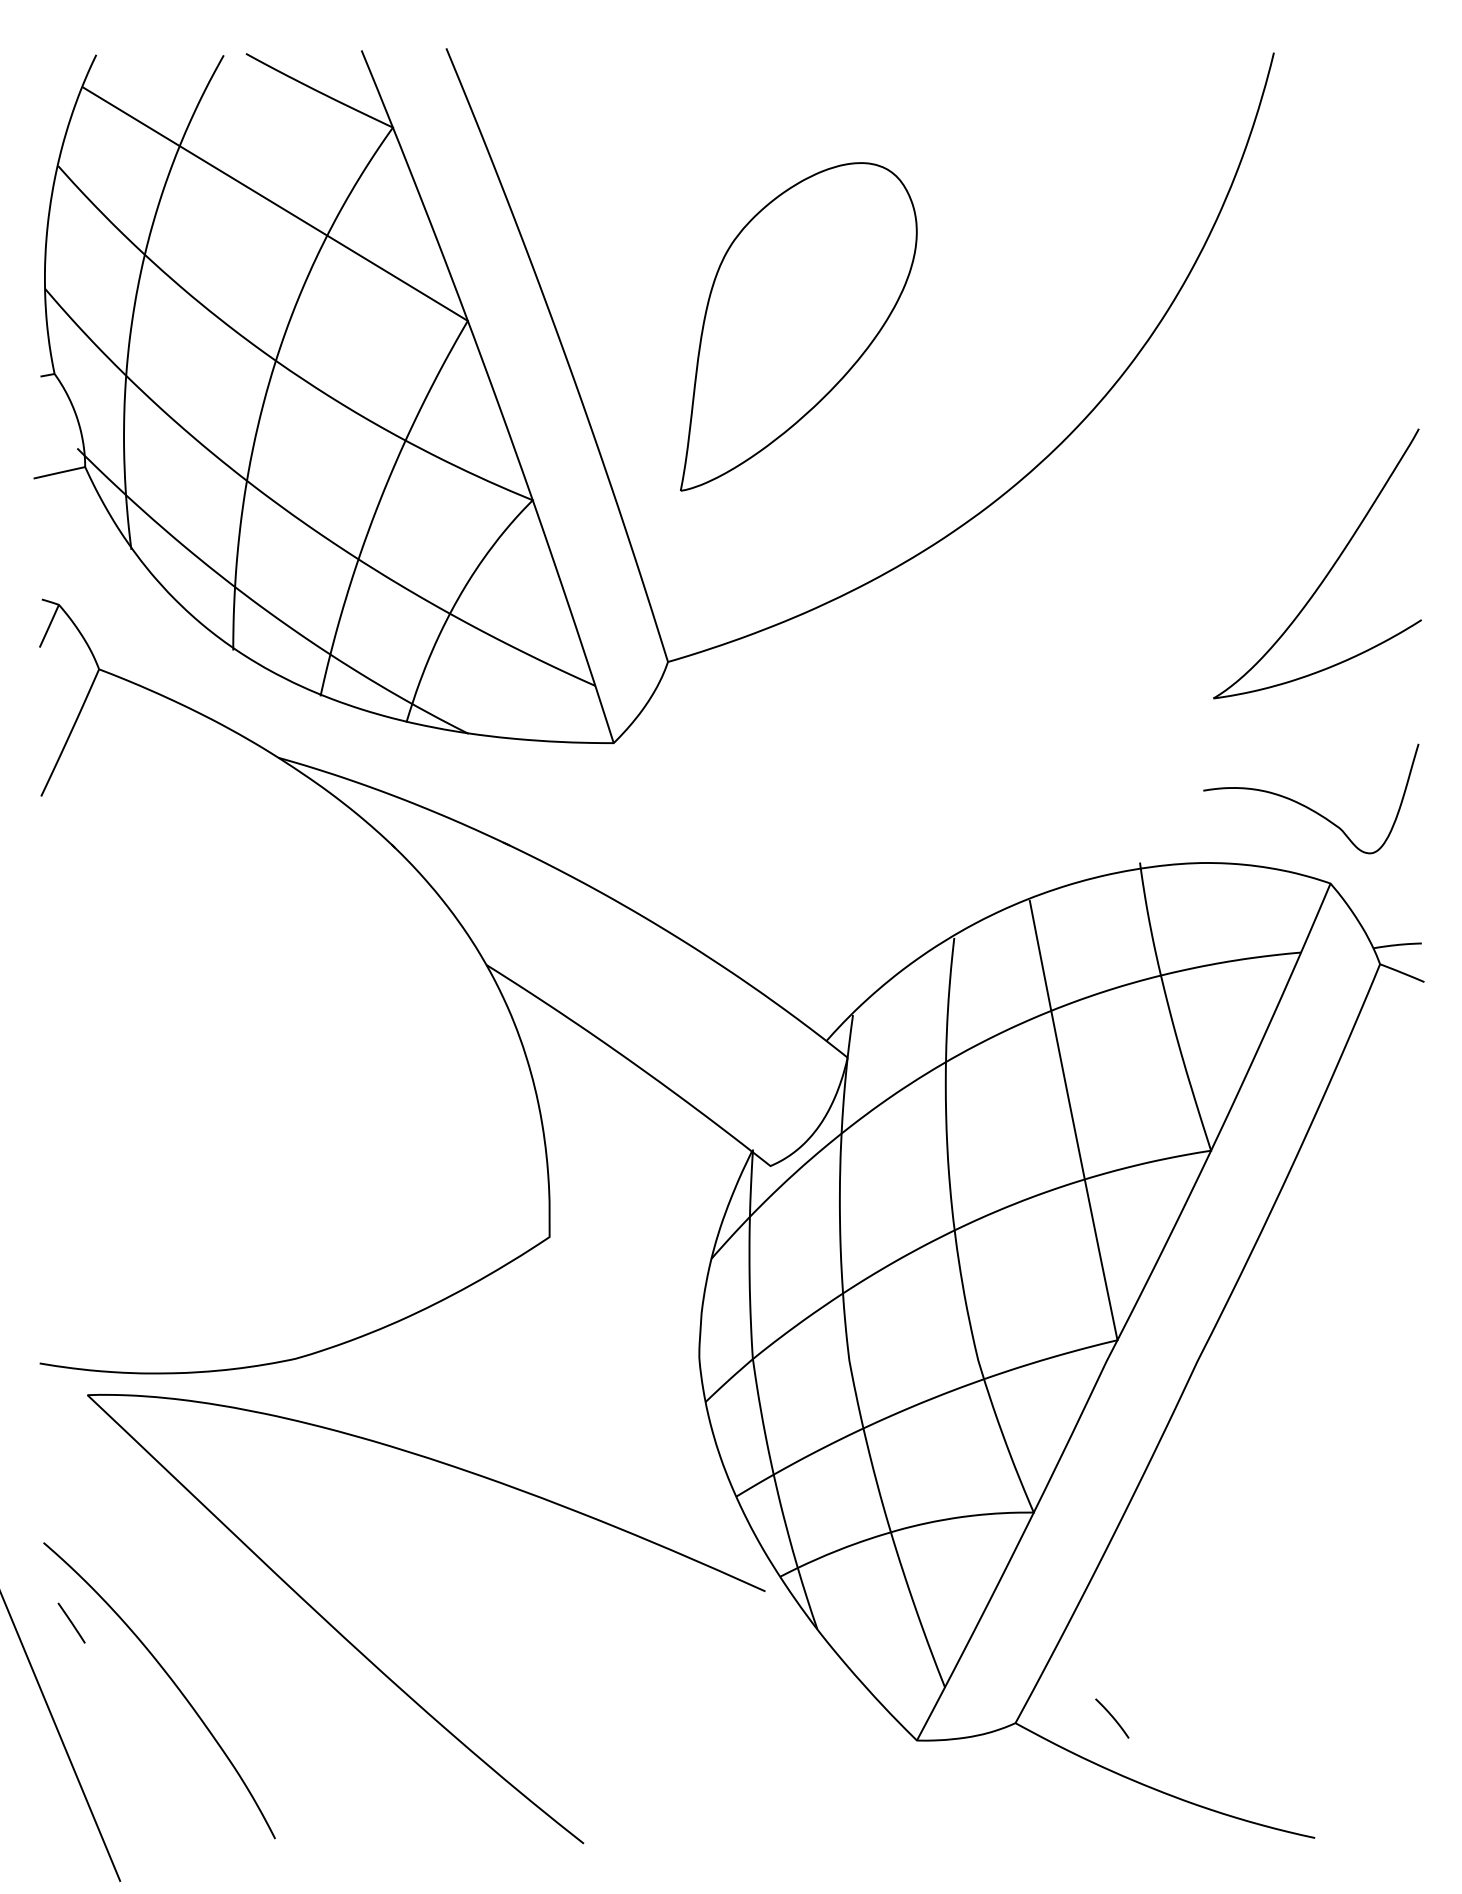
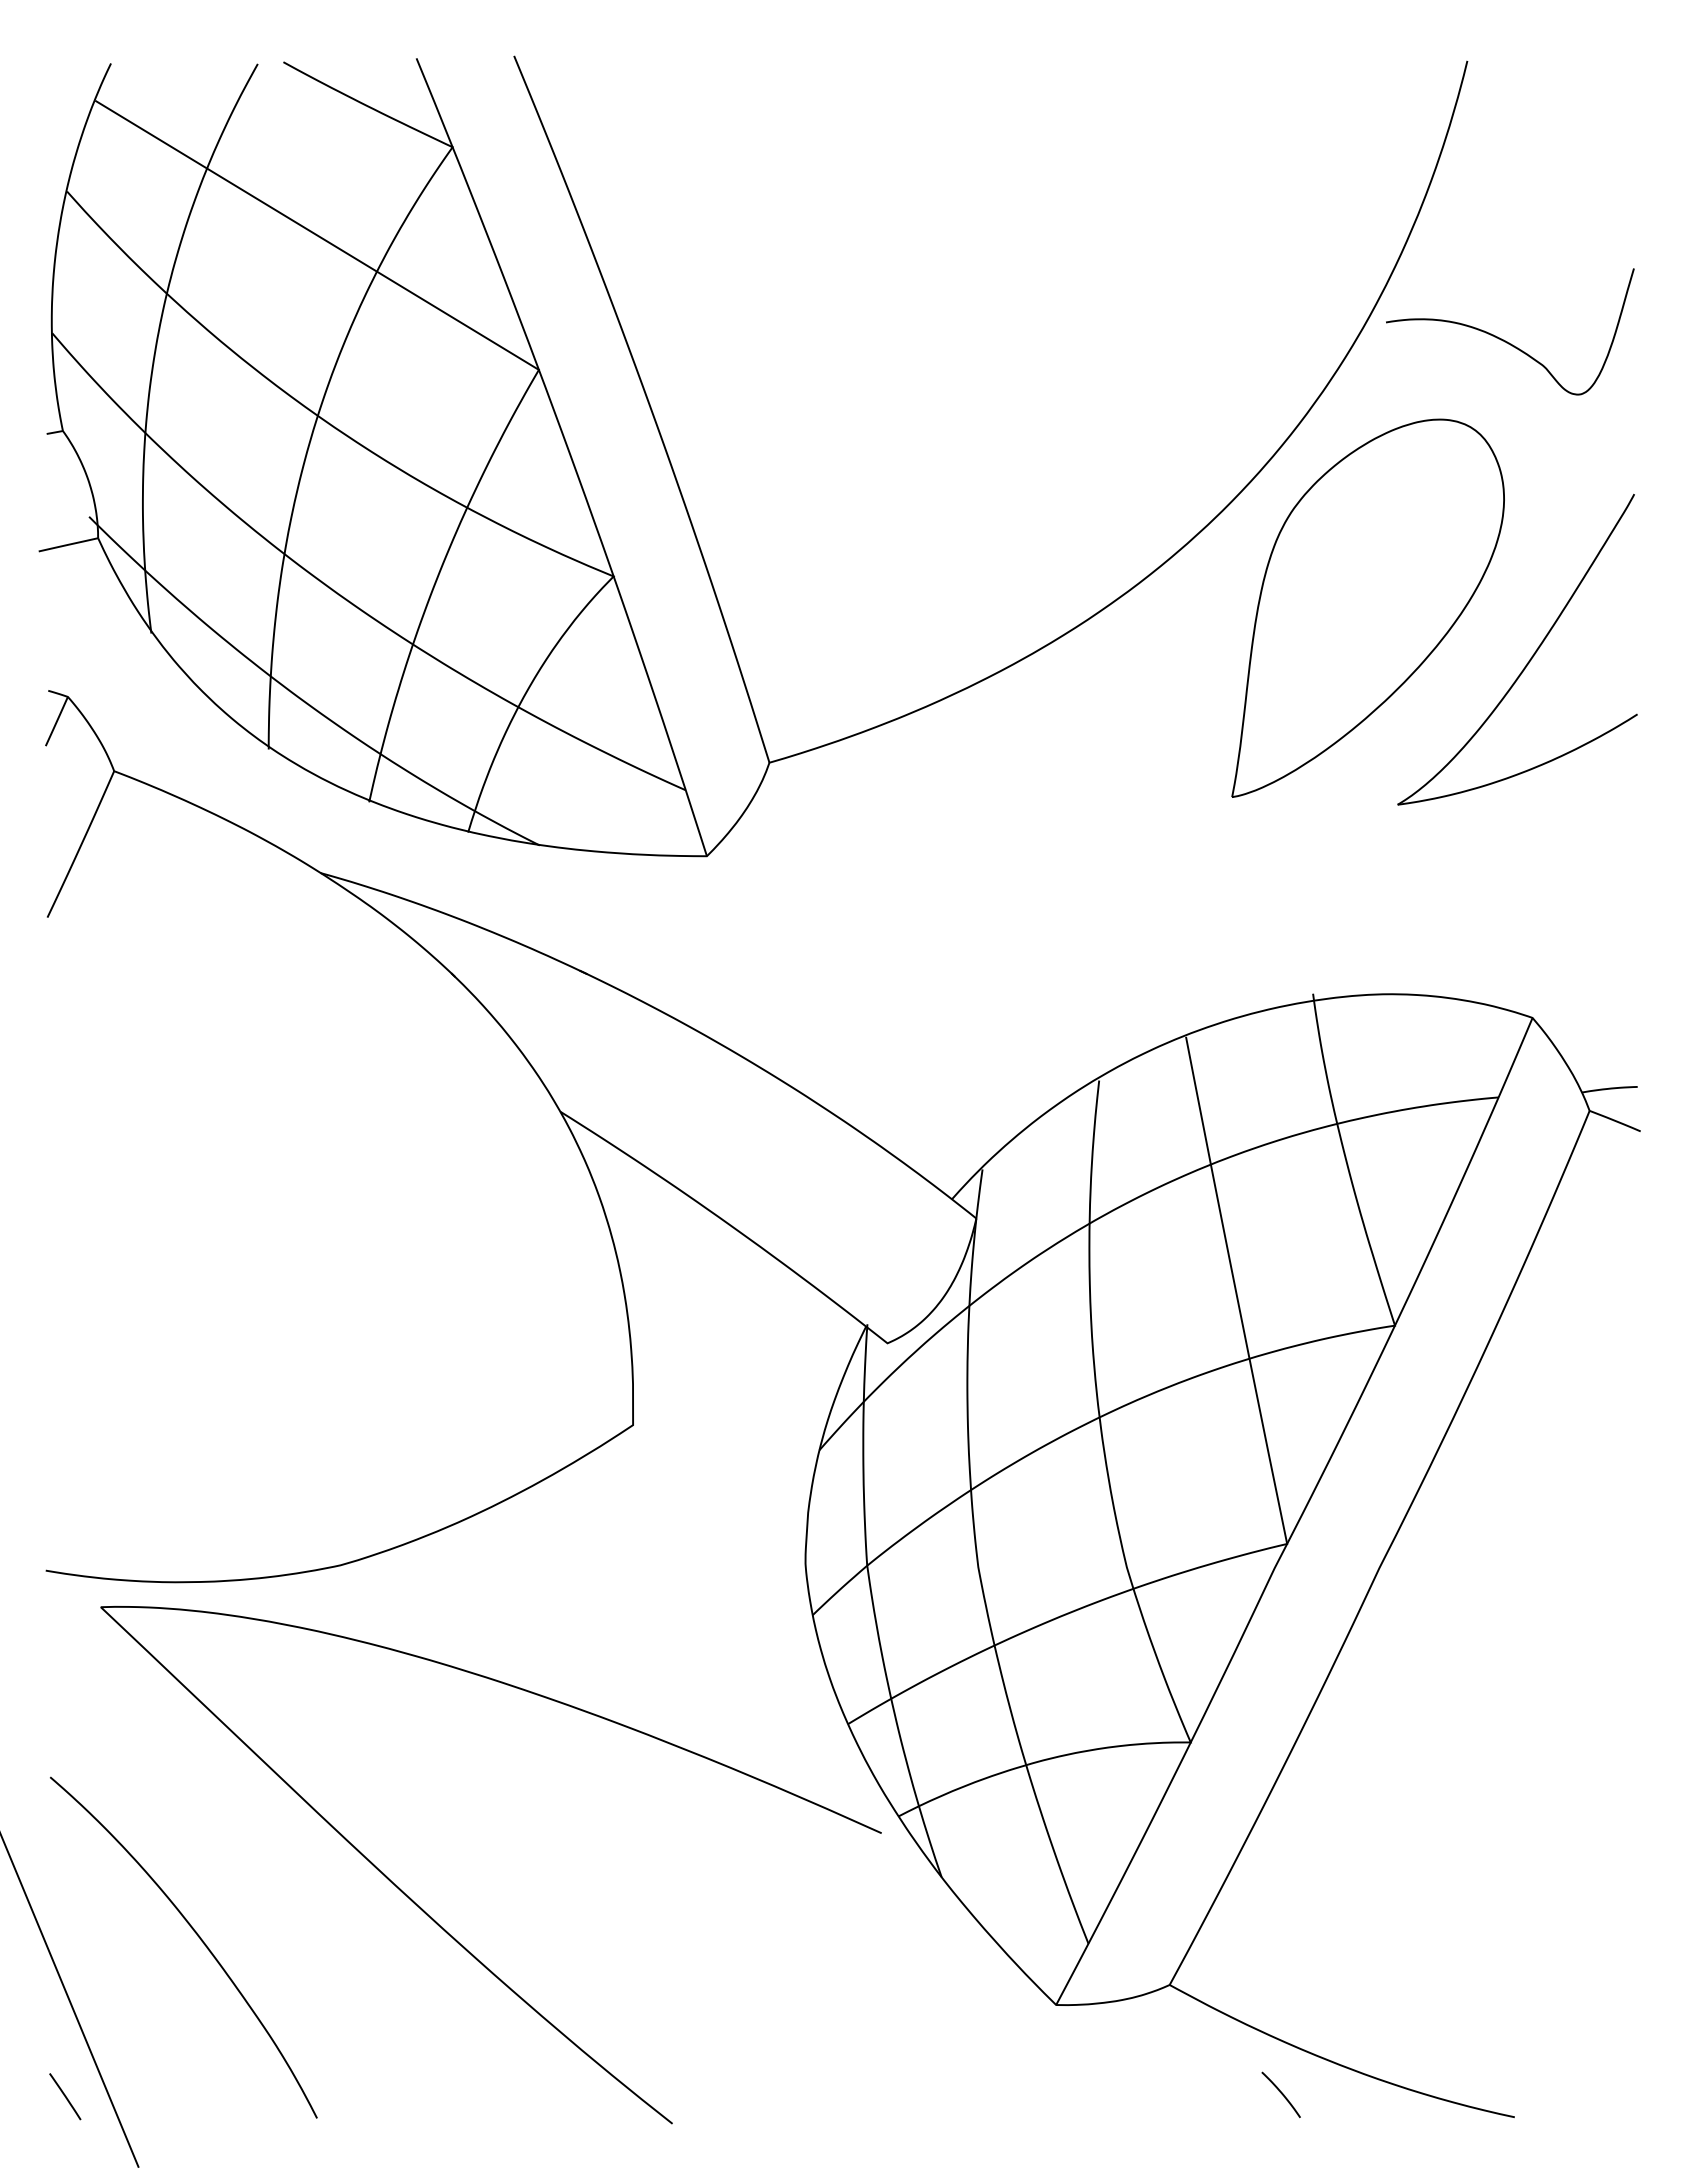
part: (798, 326) -> (1367, 607), moved
curve: (1307, 806) -> (1506, 340), moved
line: (71, 1622) -> (65, 2095), moved
curve: (1112, 1718) -> (1281, 2094), moved

